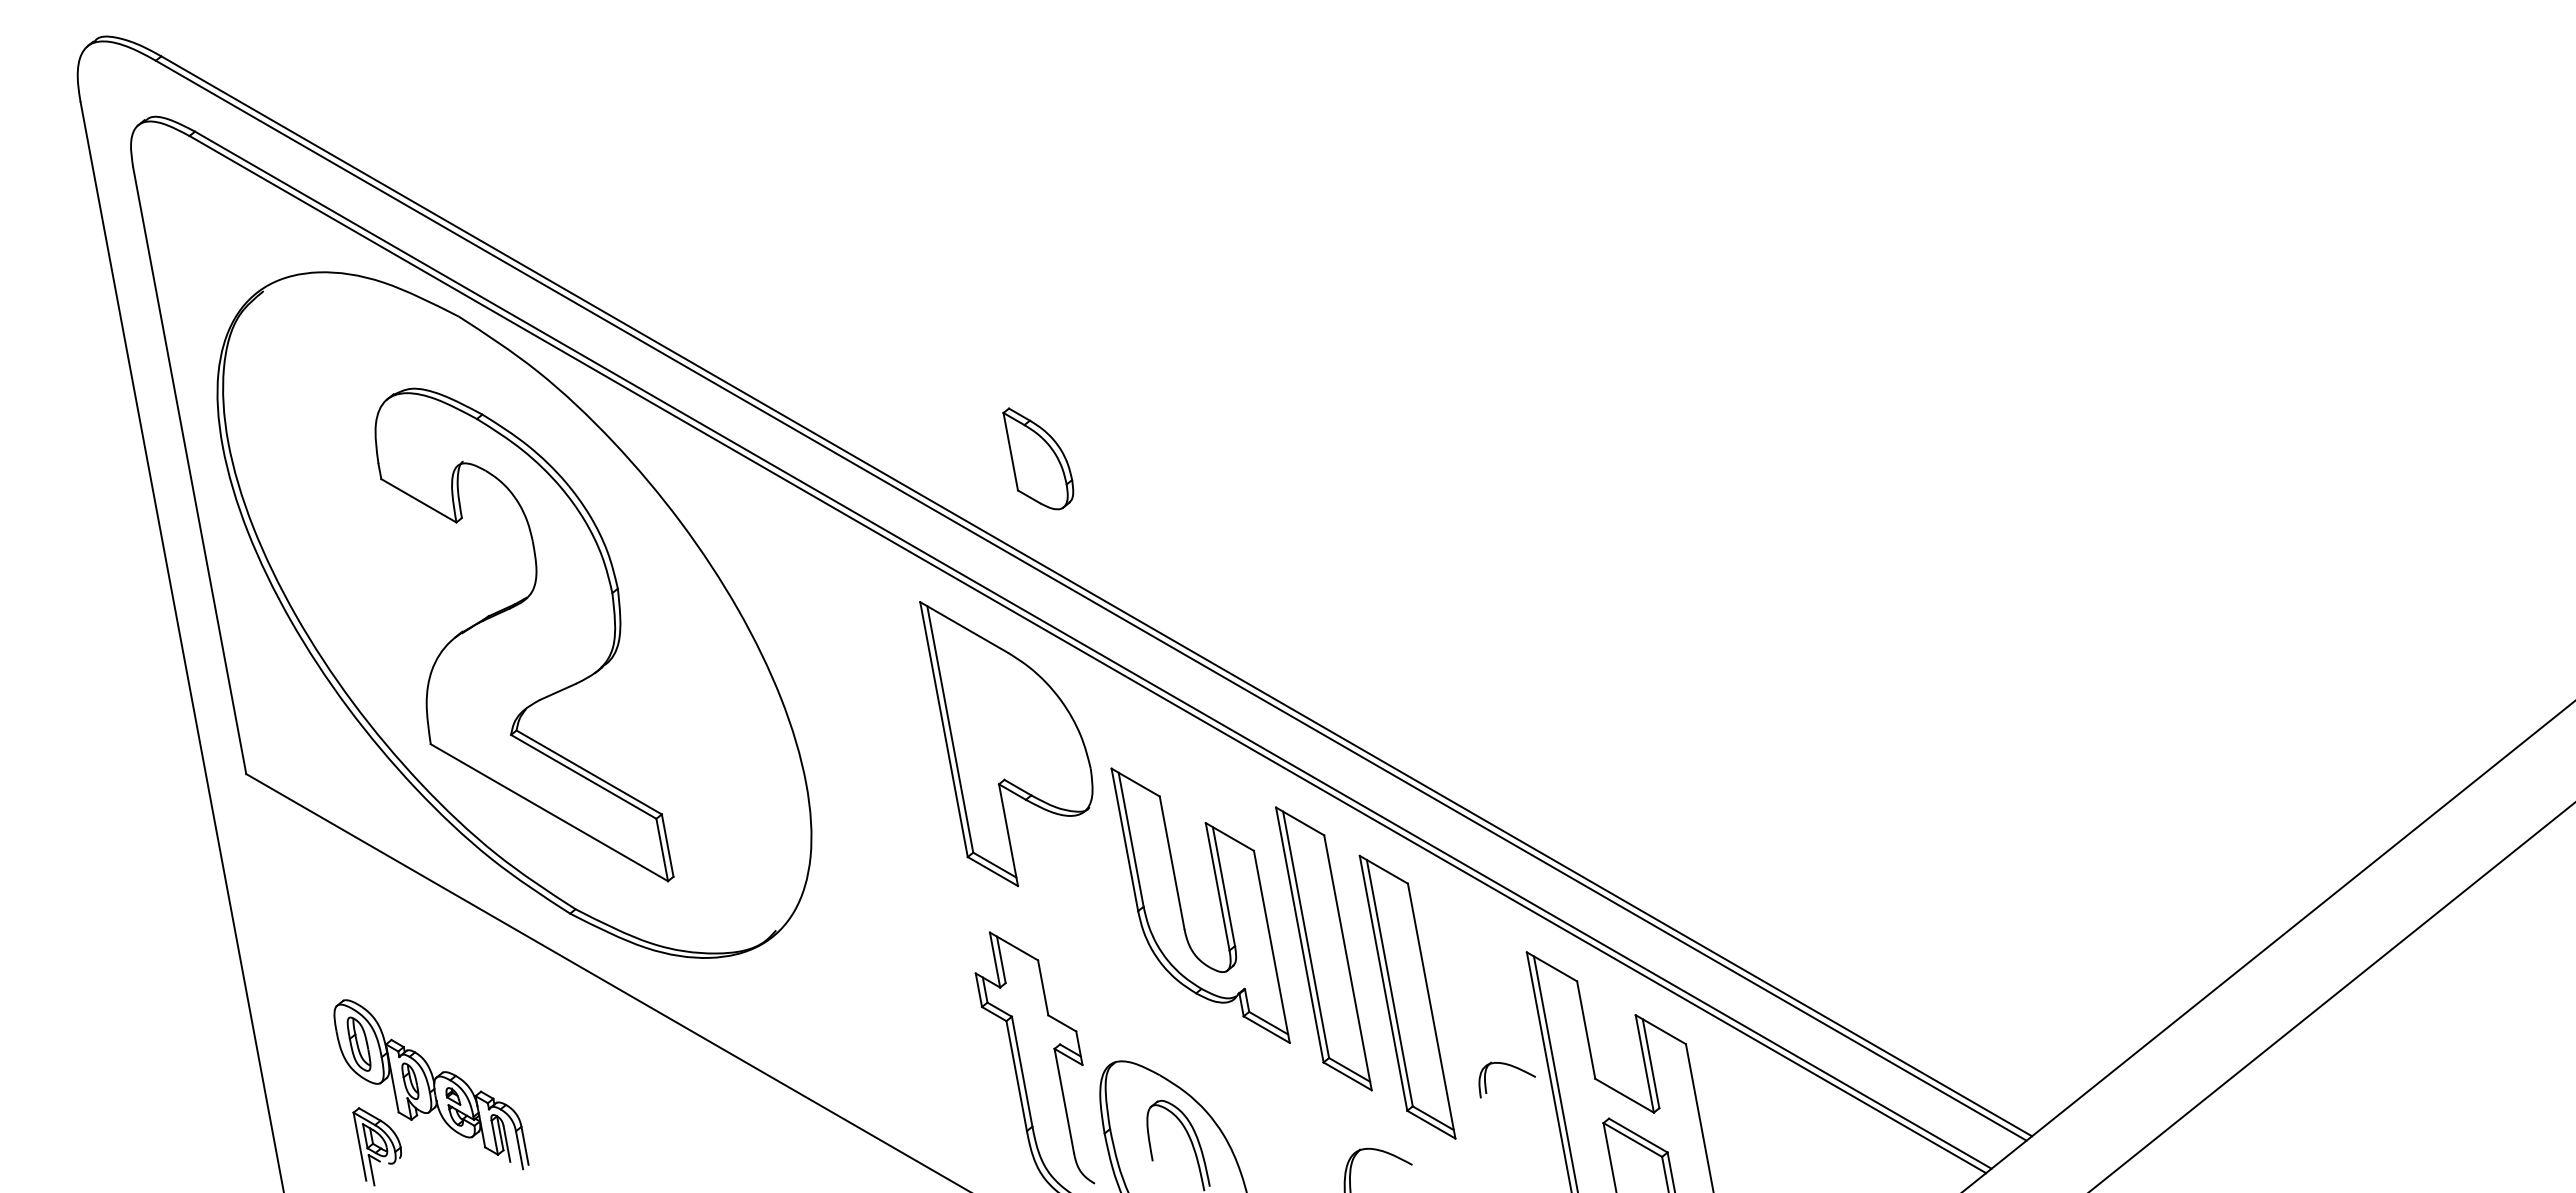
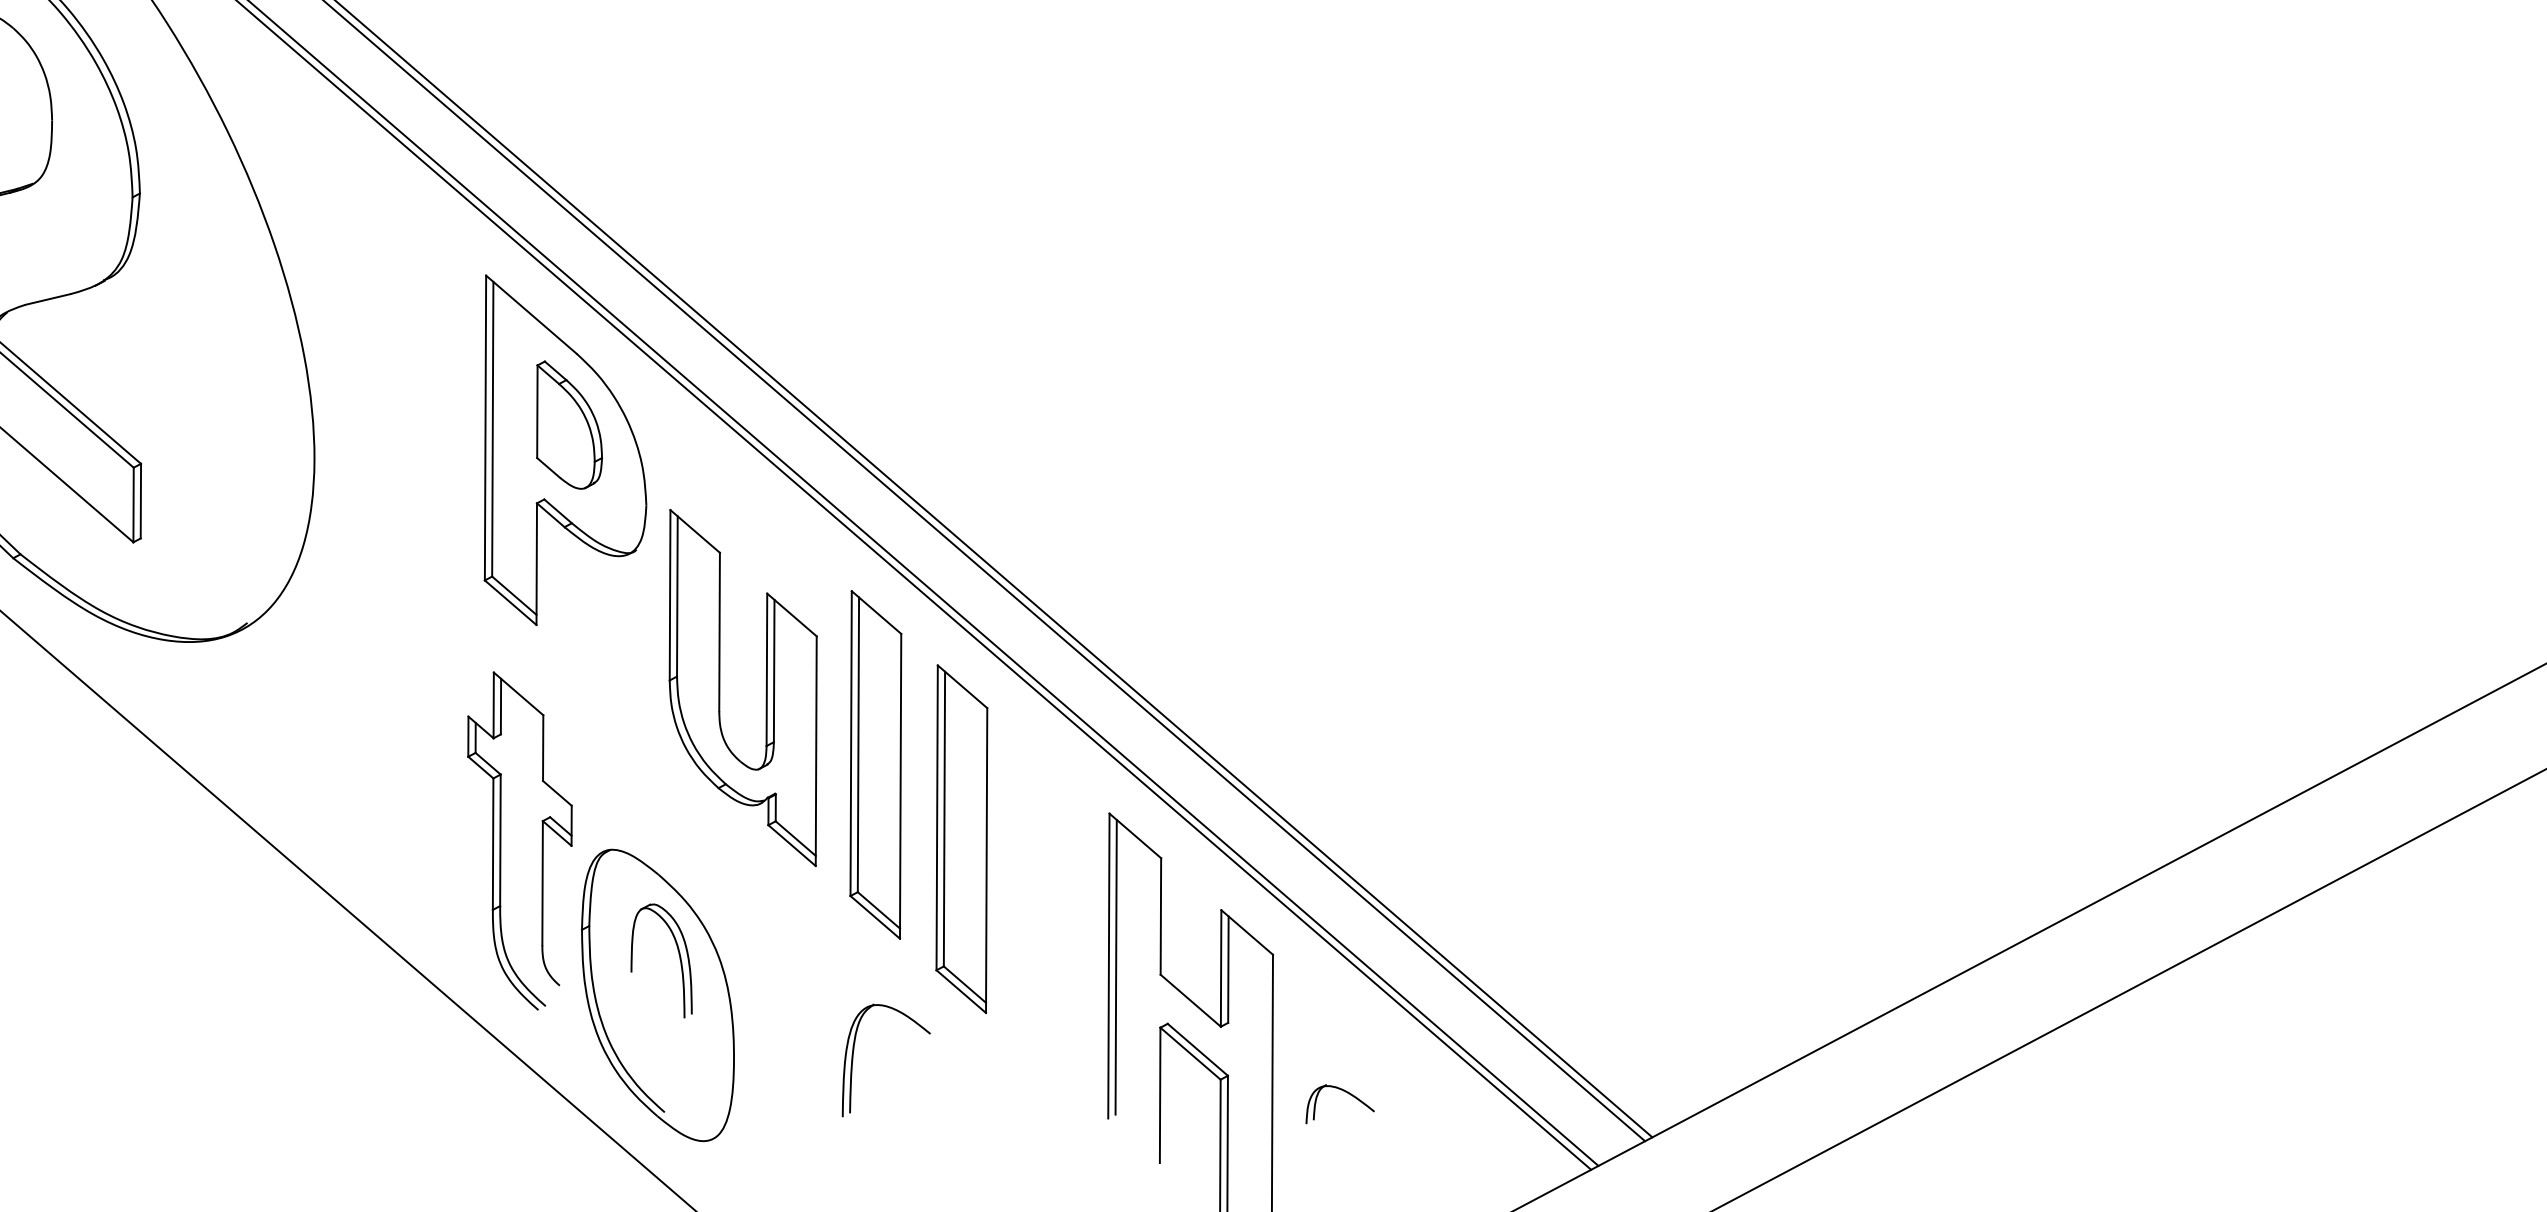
part: (1038, 458) -> (567, 425), moved
part: (1512, 1067) -> (1349, 1095), moved

